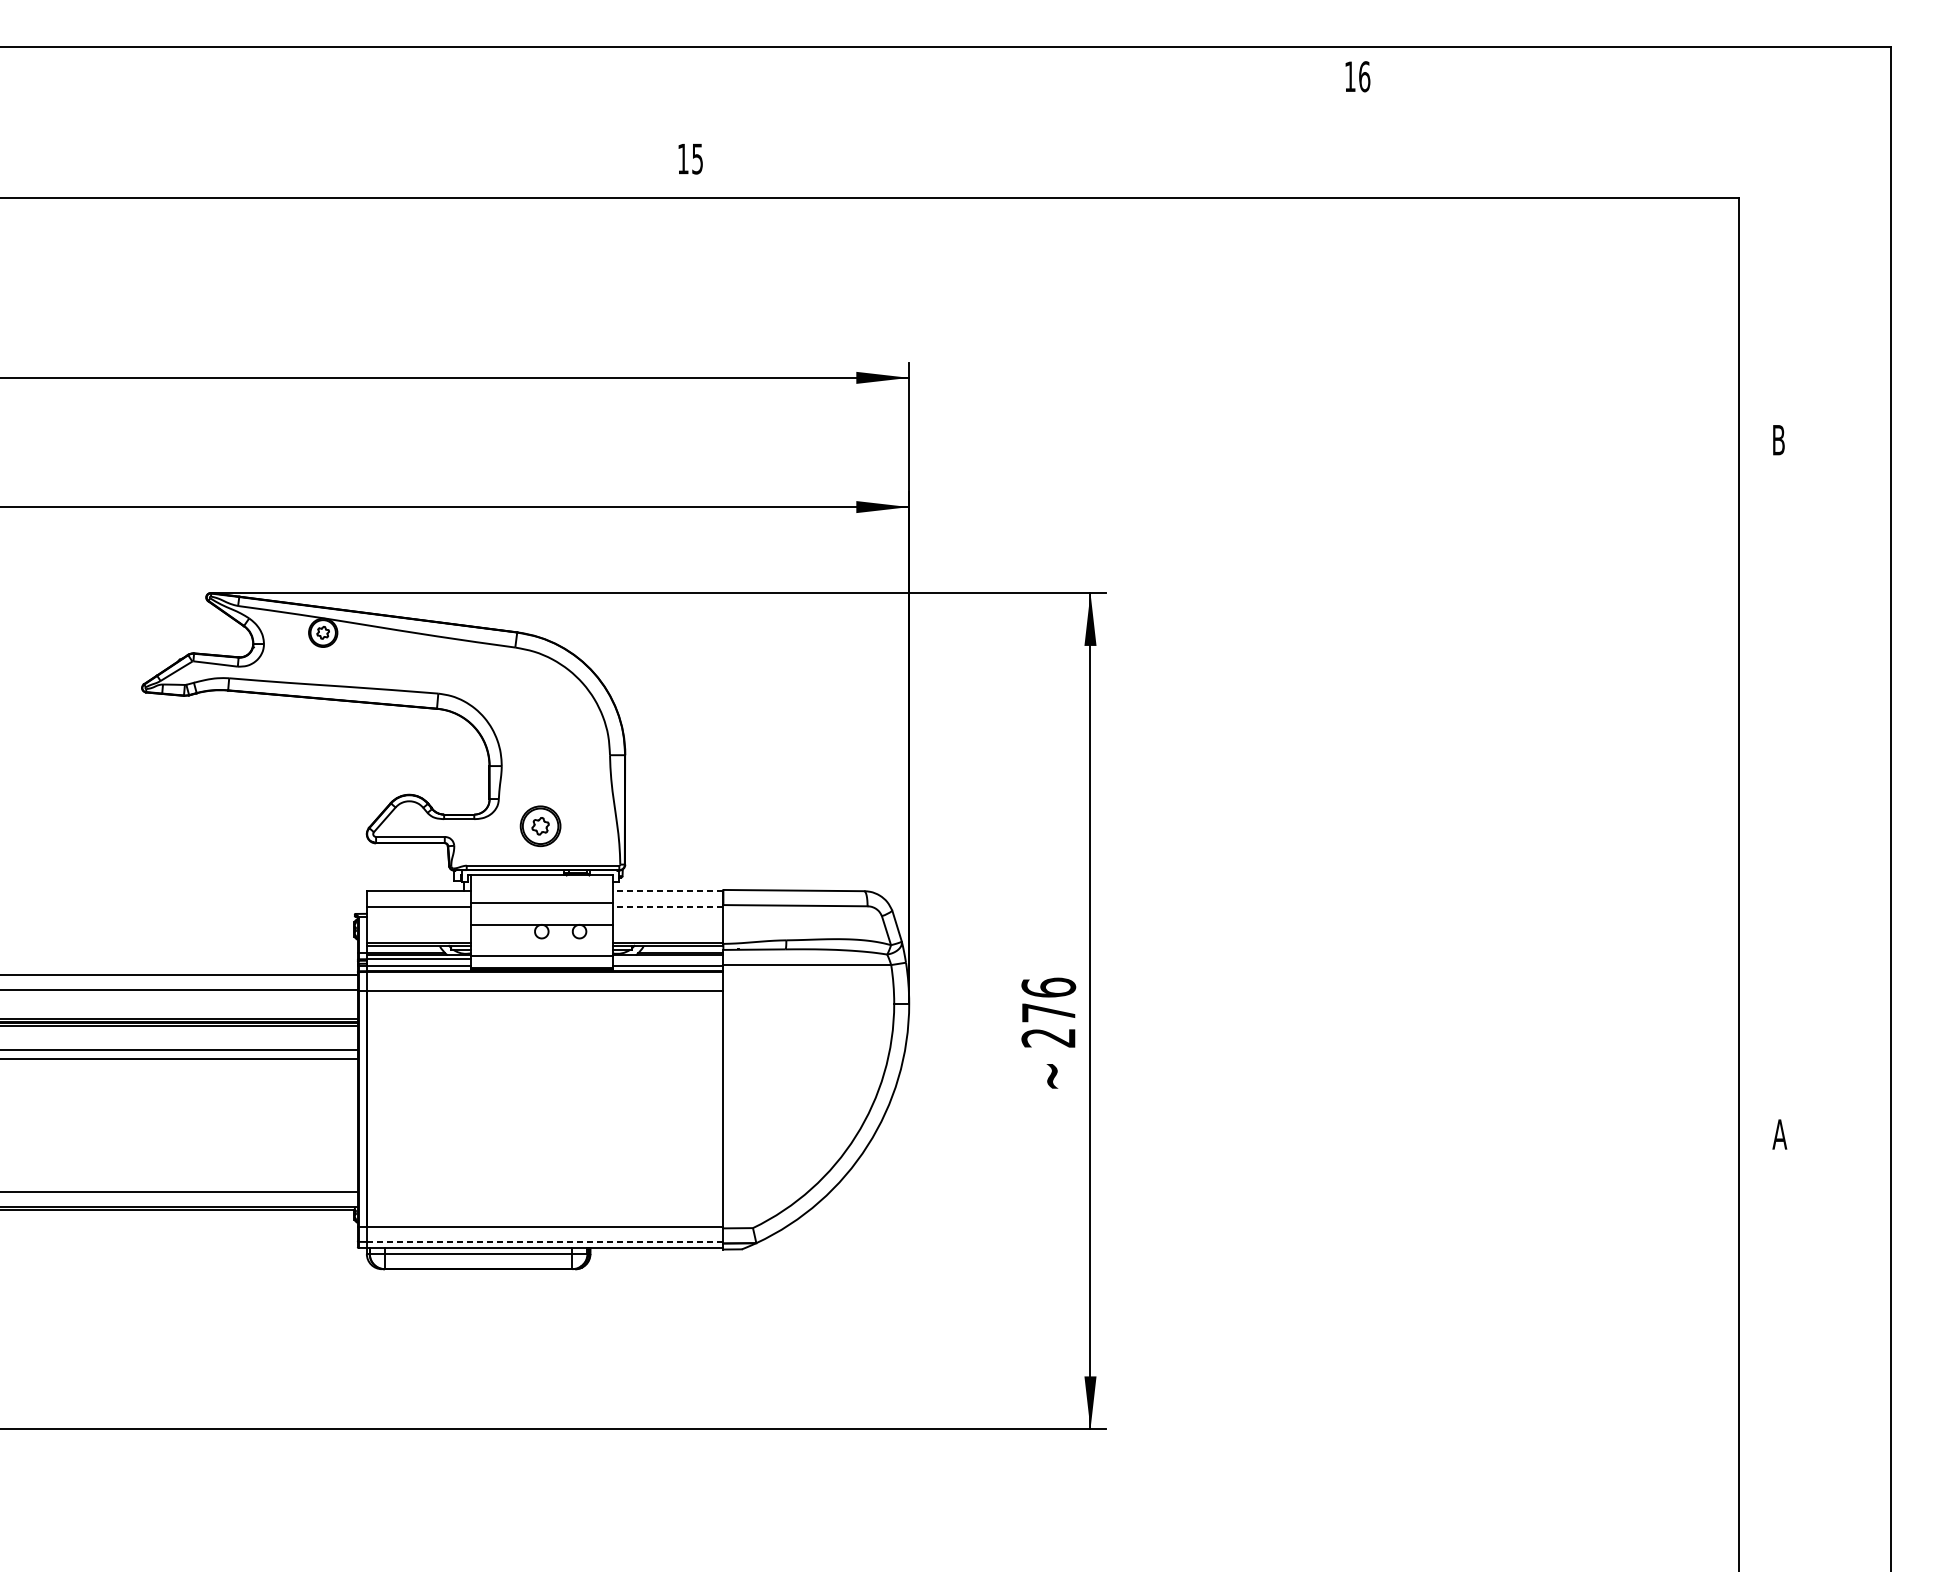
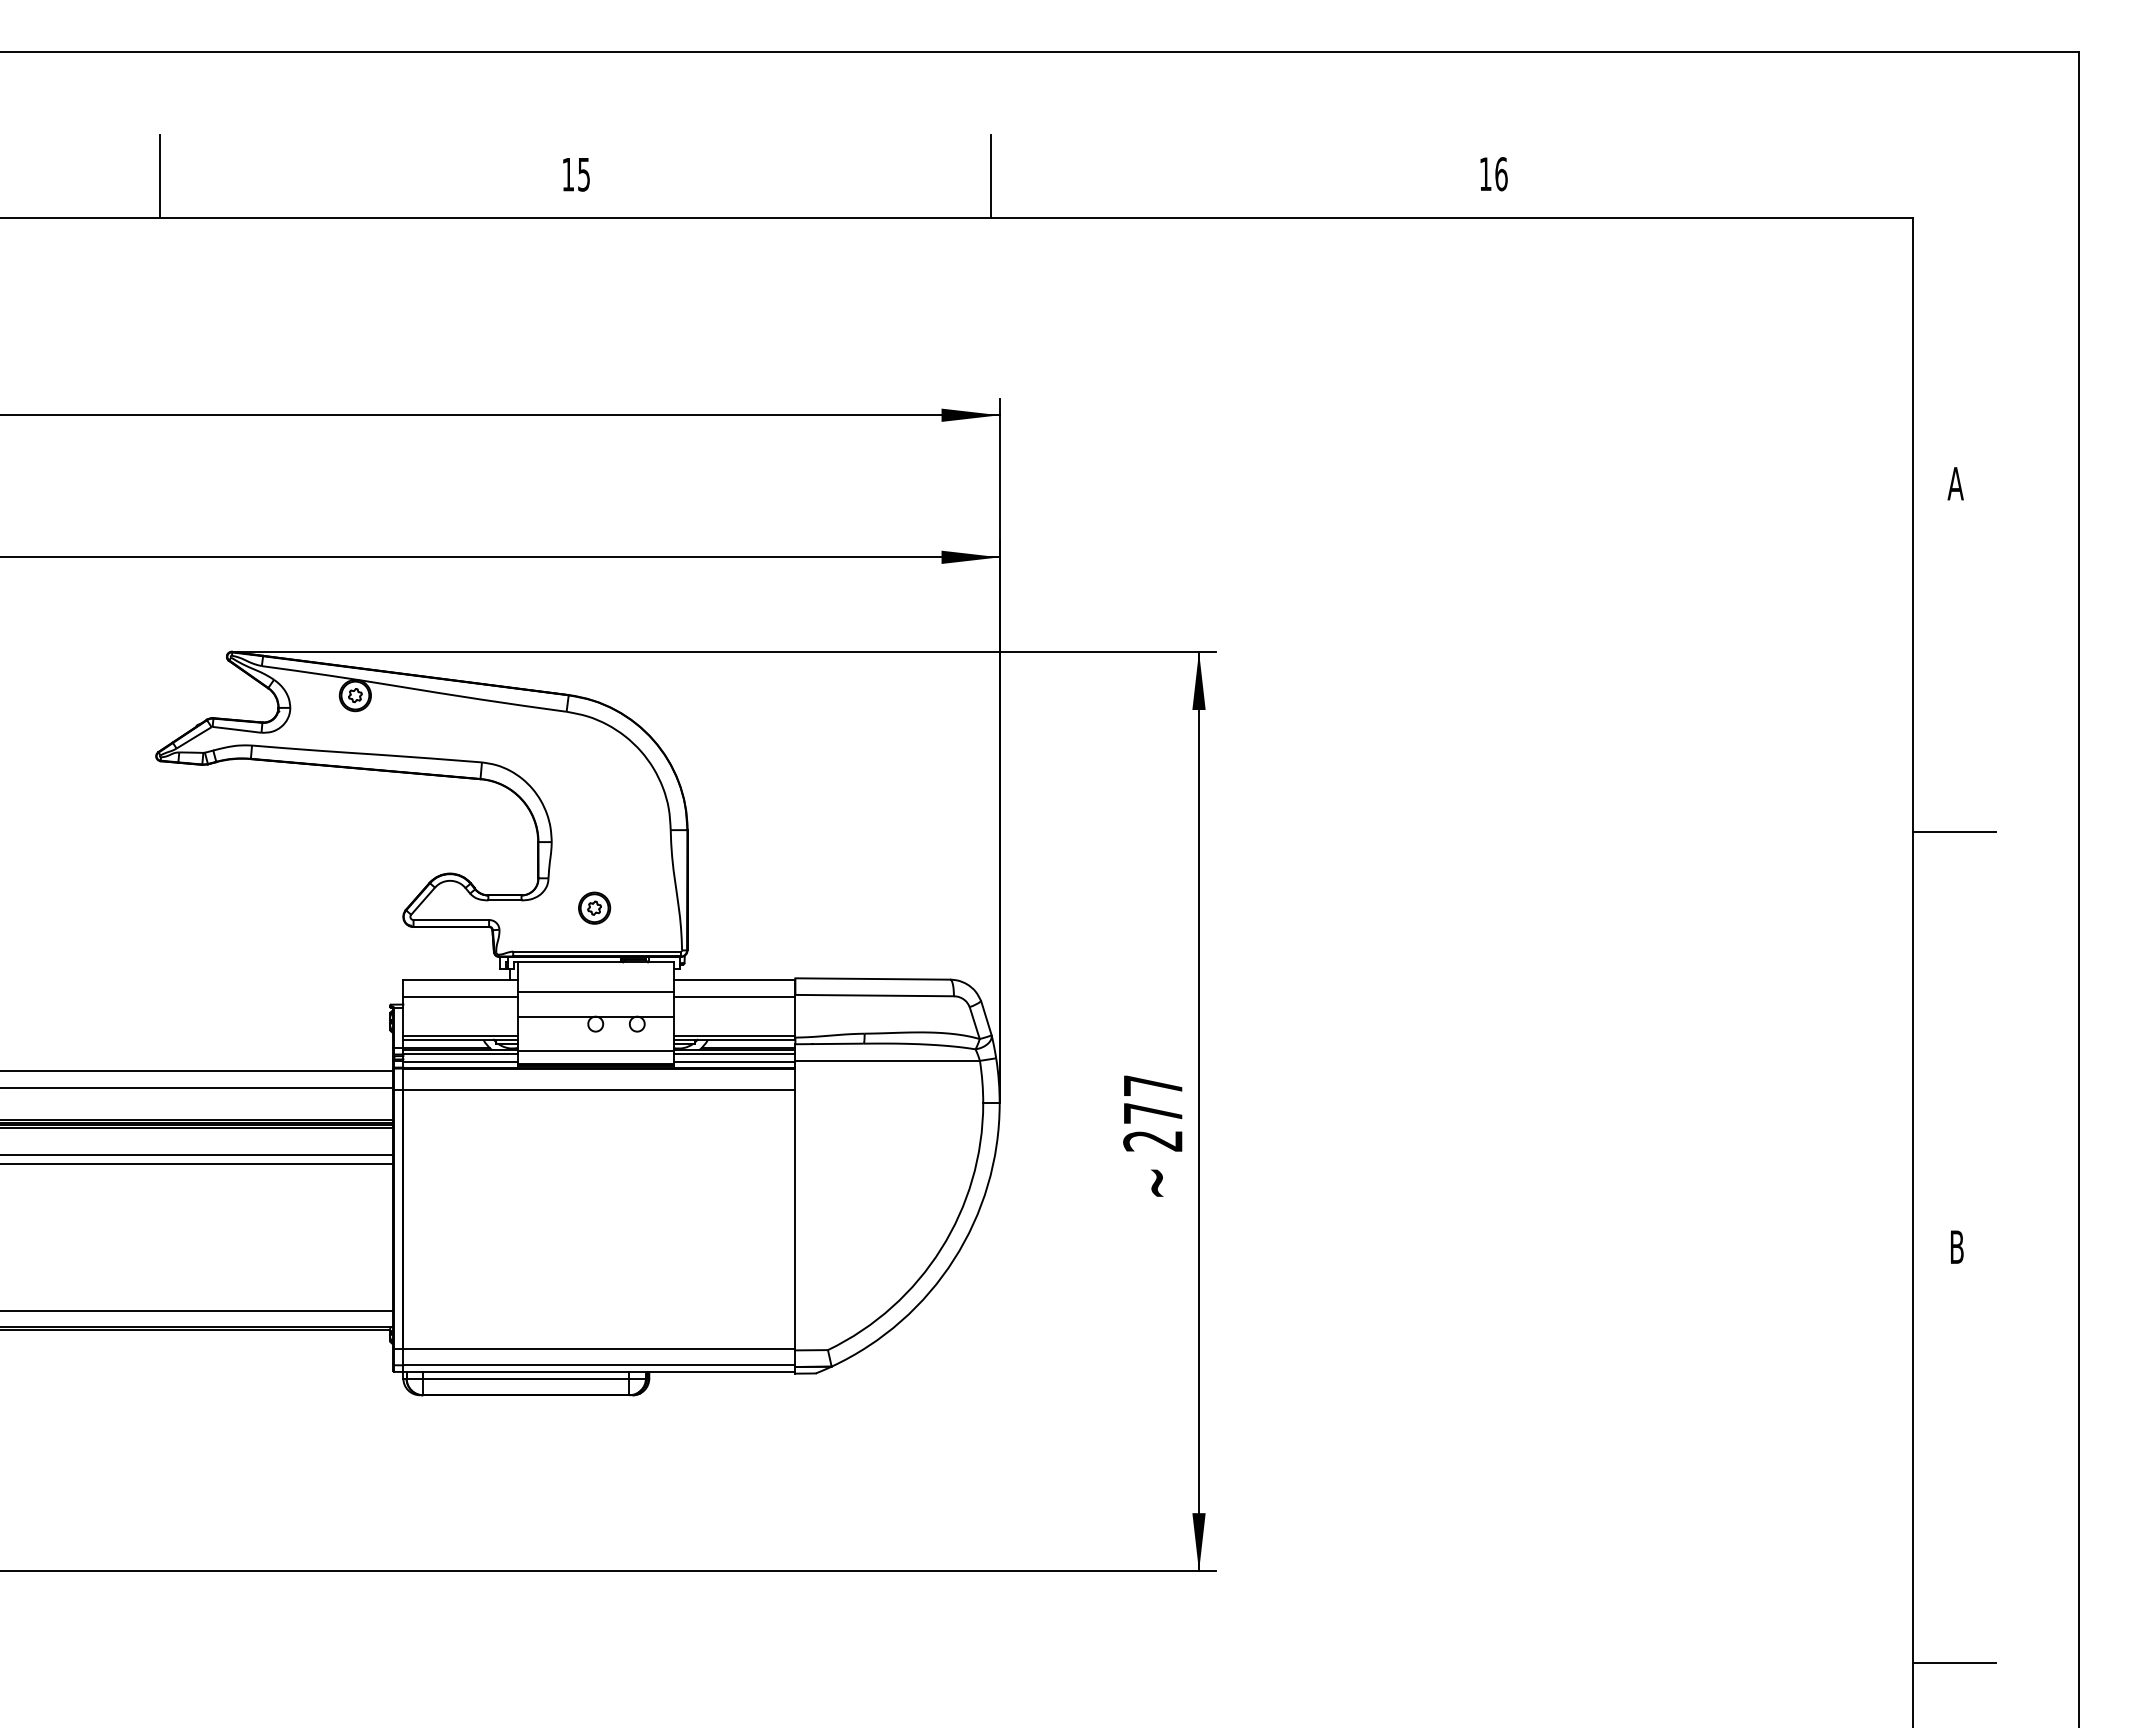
text: (1357, 77) -> (1493, 174), moved
text: (690, 158) -> (576, 174), moved
line: (145, 159) -> (160, 175), added
line: (900, 159) -> (990, 175), added
text: (1778, 439) -> (1955, 483), B -> A
line: (1776, 757) -> (1953, 832), added
part: (540, 825) -> (594, 907), size x0.71
line: (667, 891) -> (734, 979), dashed -> solid
line: (667, 906) -> (734, 996), dashed -> solid
line: (667, 958) -> (734, 1053), added
text: (1049, 987) -> (1153, 1085), 276 -> 277
text: (1779, 1133) -> (1956, 1246), A -> B
line: (544, 1242) -> (598, 1365), dashed -> solid
line: (1776, 1512) -> (1953, 1662), added

